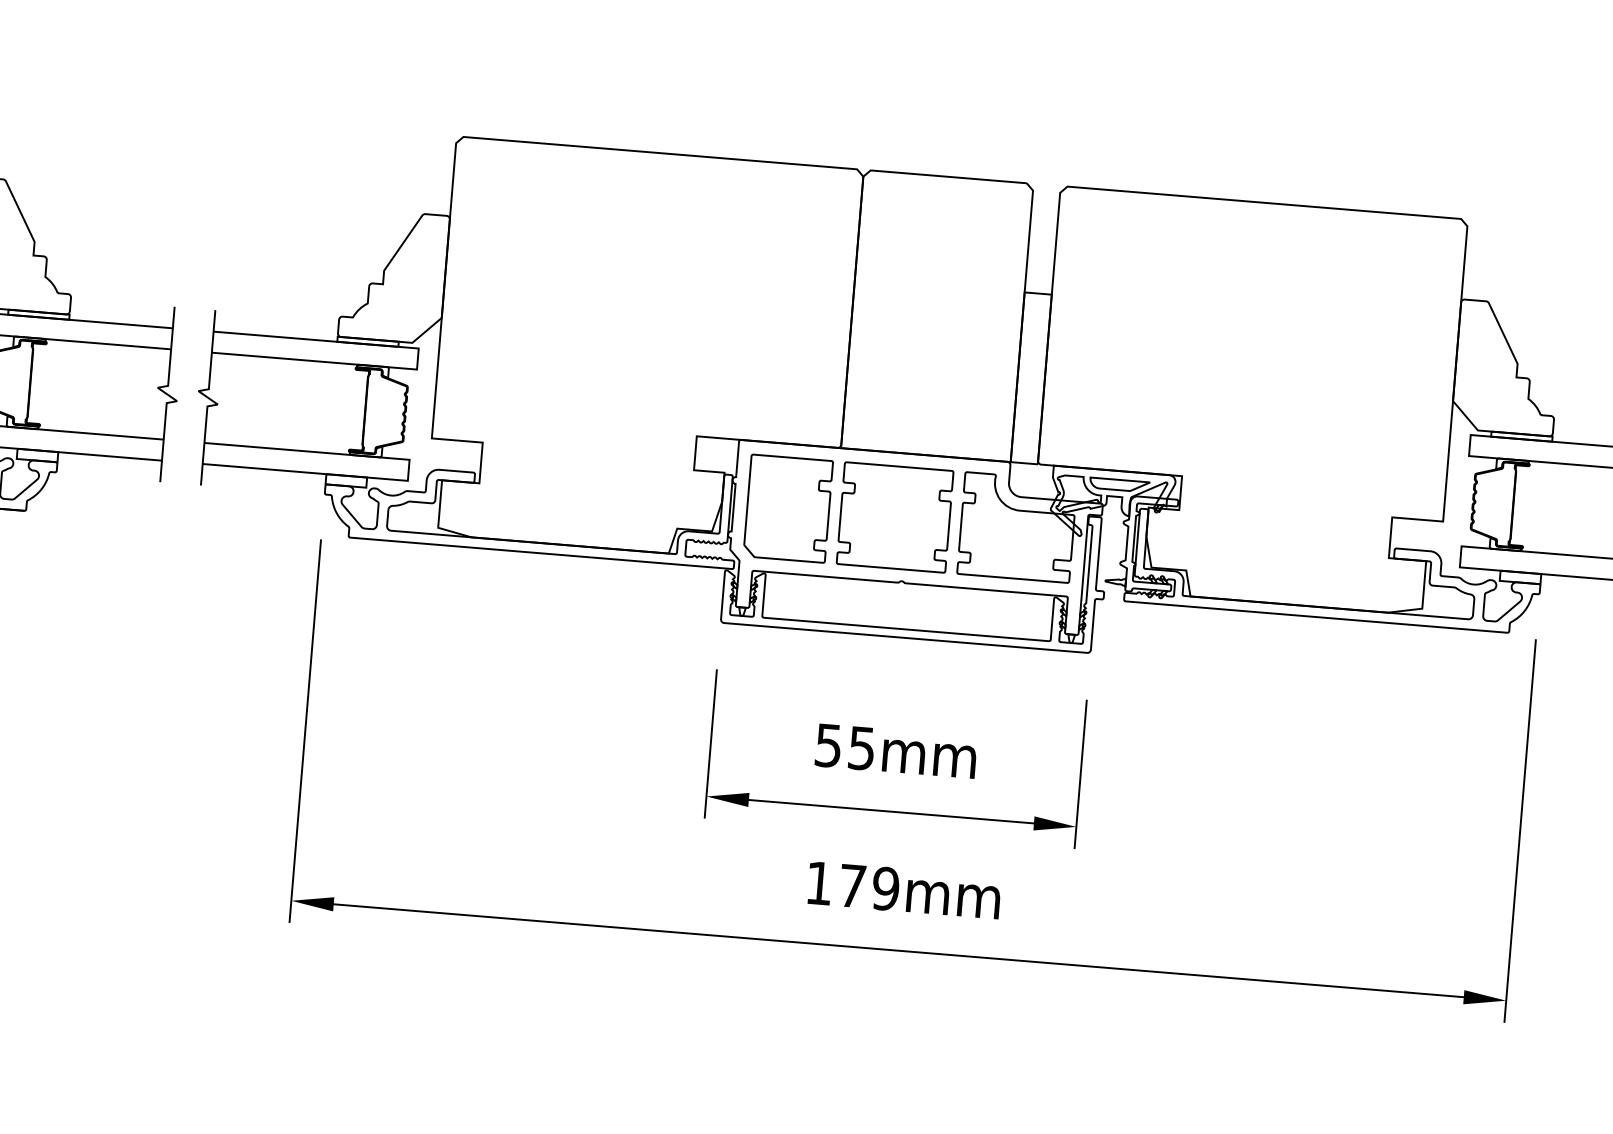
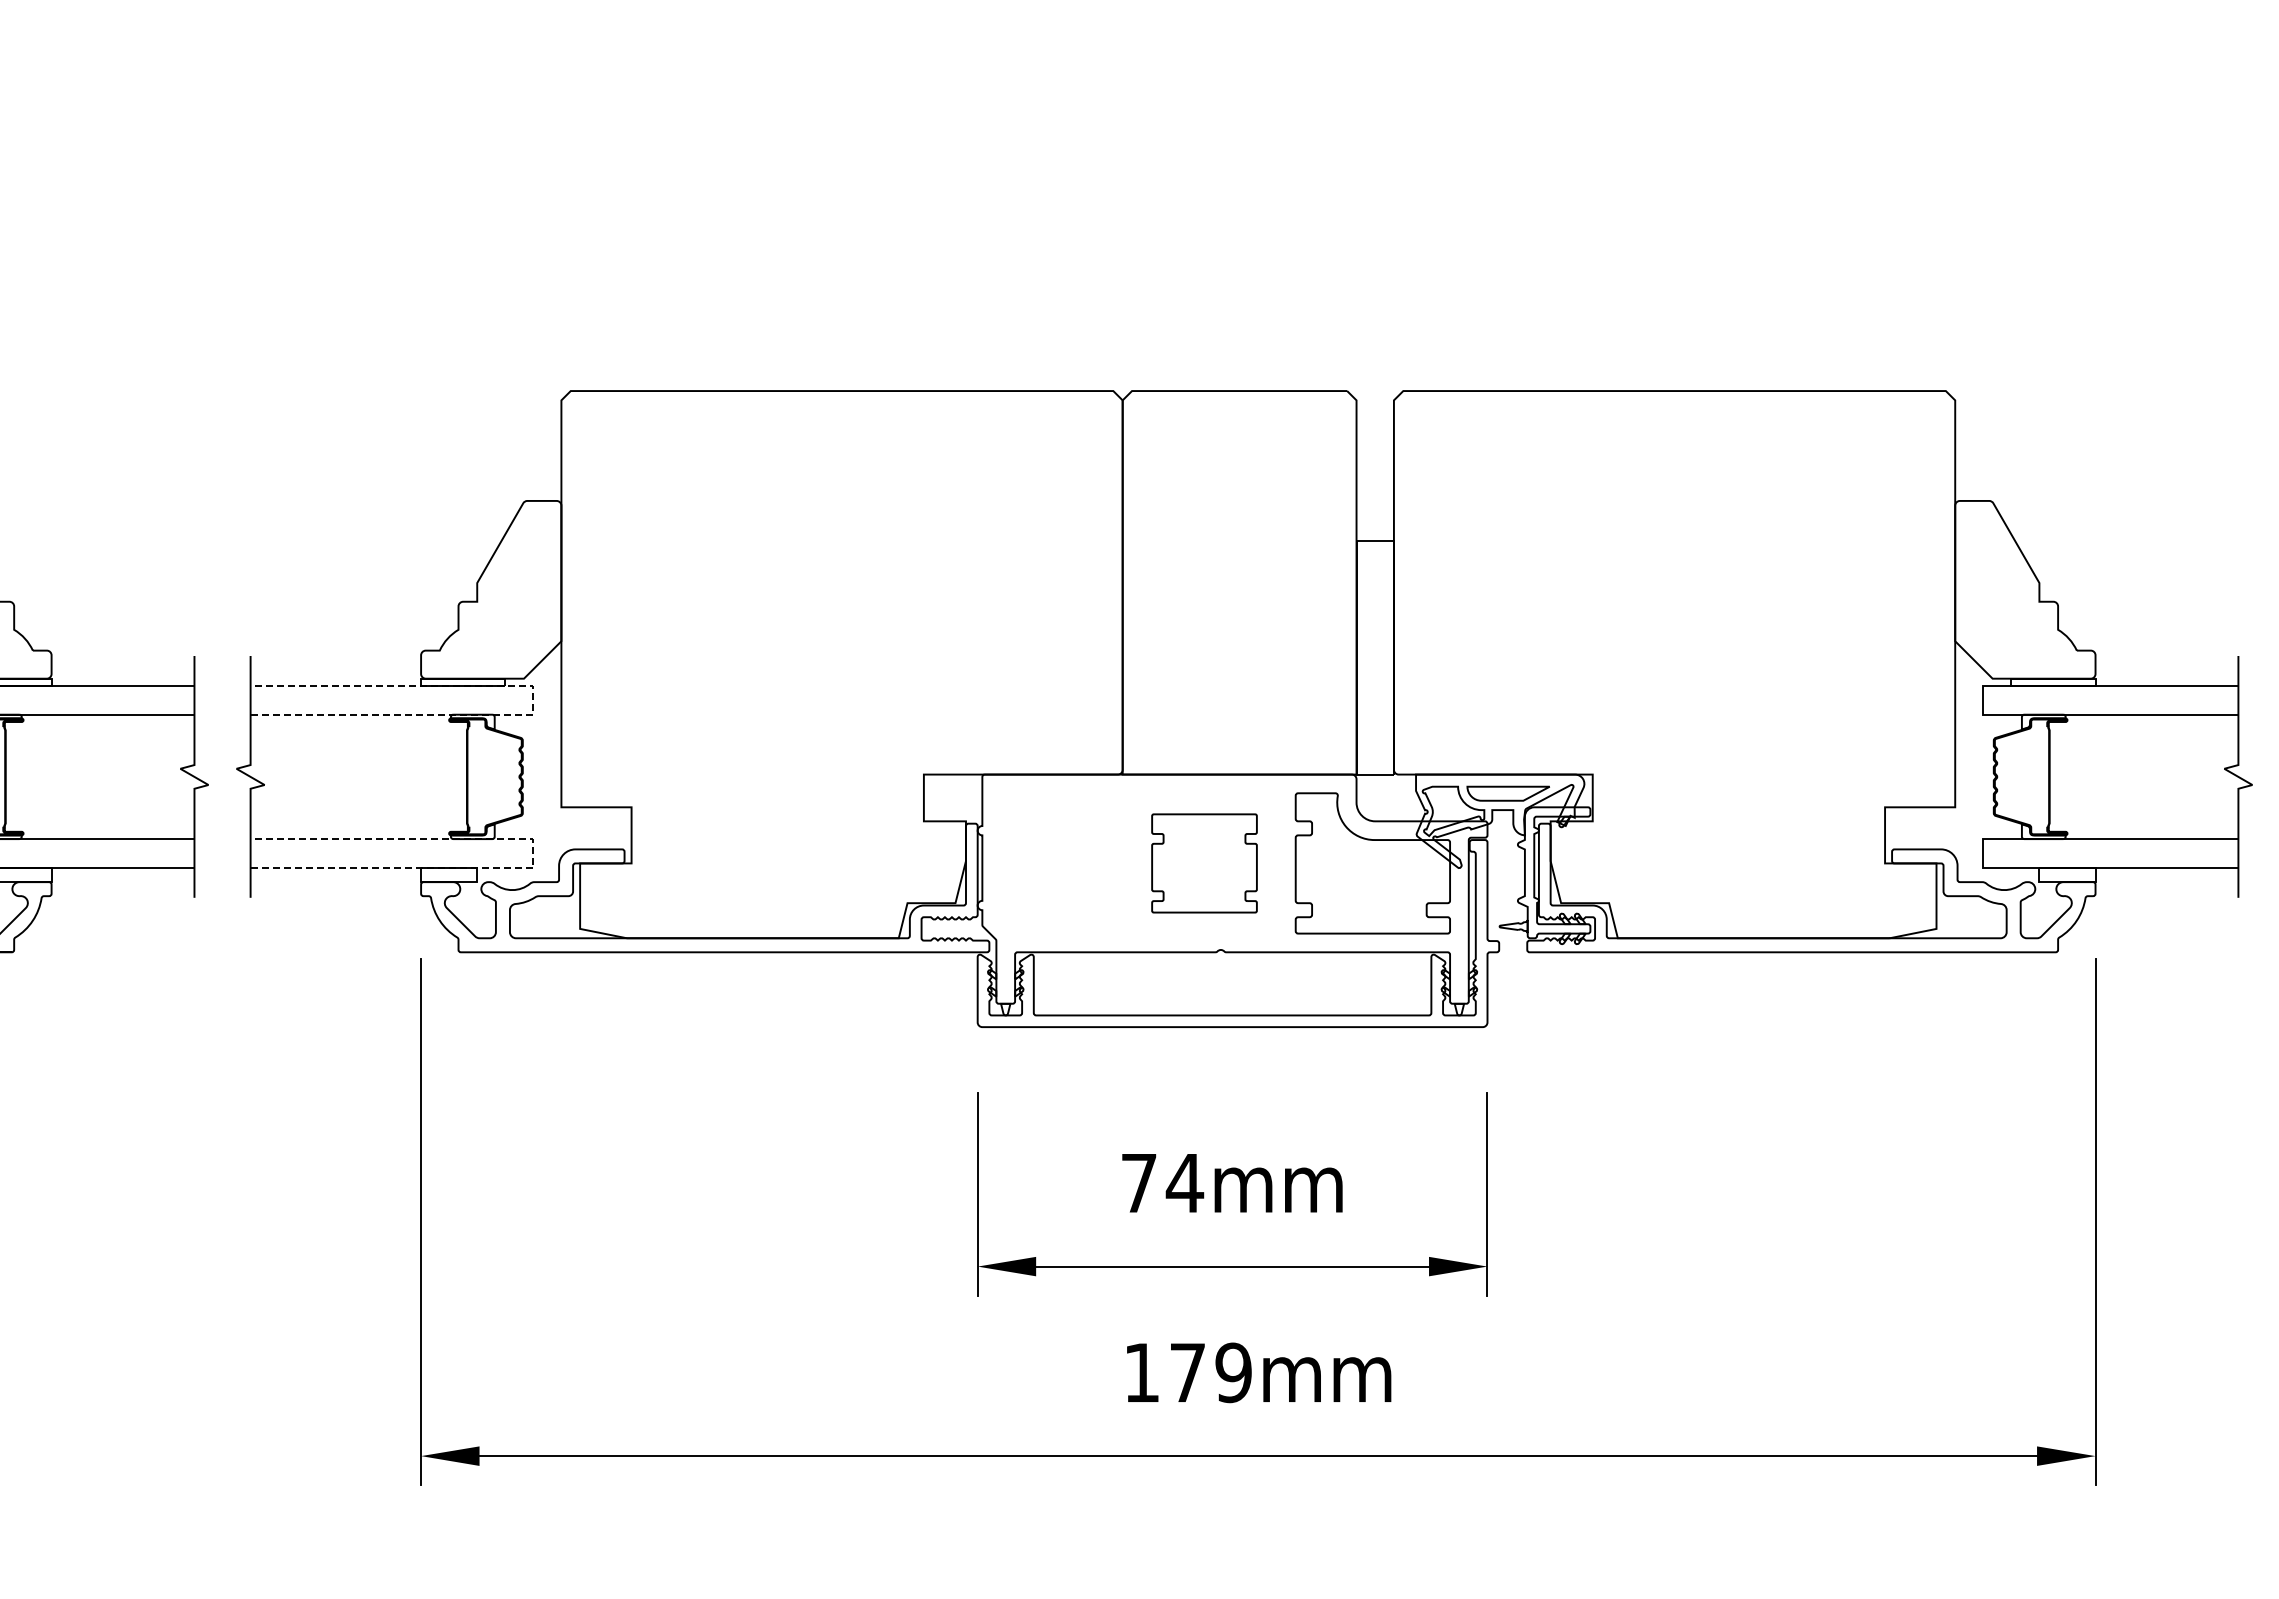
line: (418, 358) -> (533, 699), solid -> dashed
line: (408, 470) -> (533, 853), solid -> dashed
part: (788, 508) -> (1057, 863), removed
part: (895, 517) -> (1204, 863), size x0.7
text: (846, 747) -> (1163, 1183), 55mm -> 74mm

